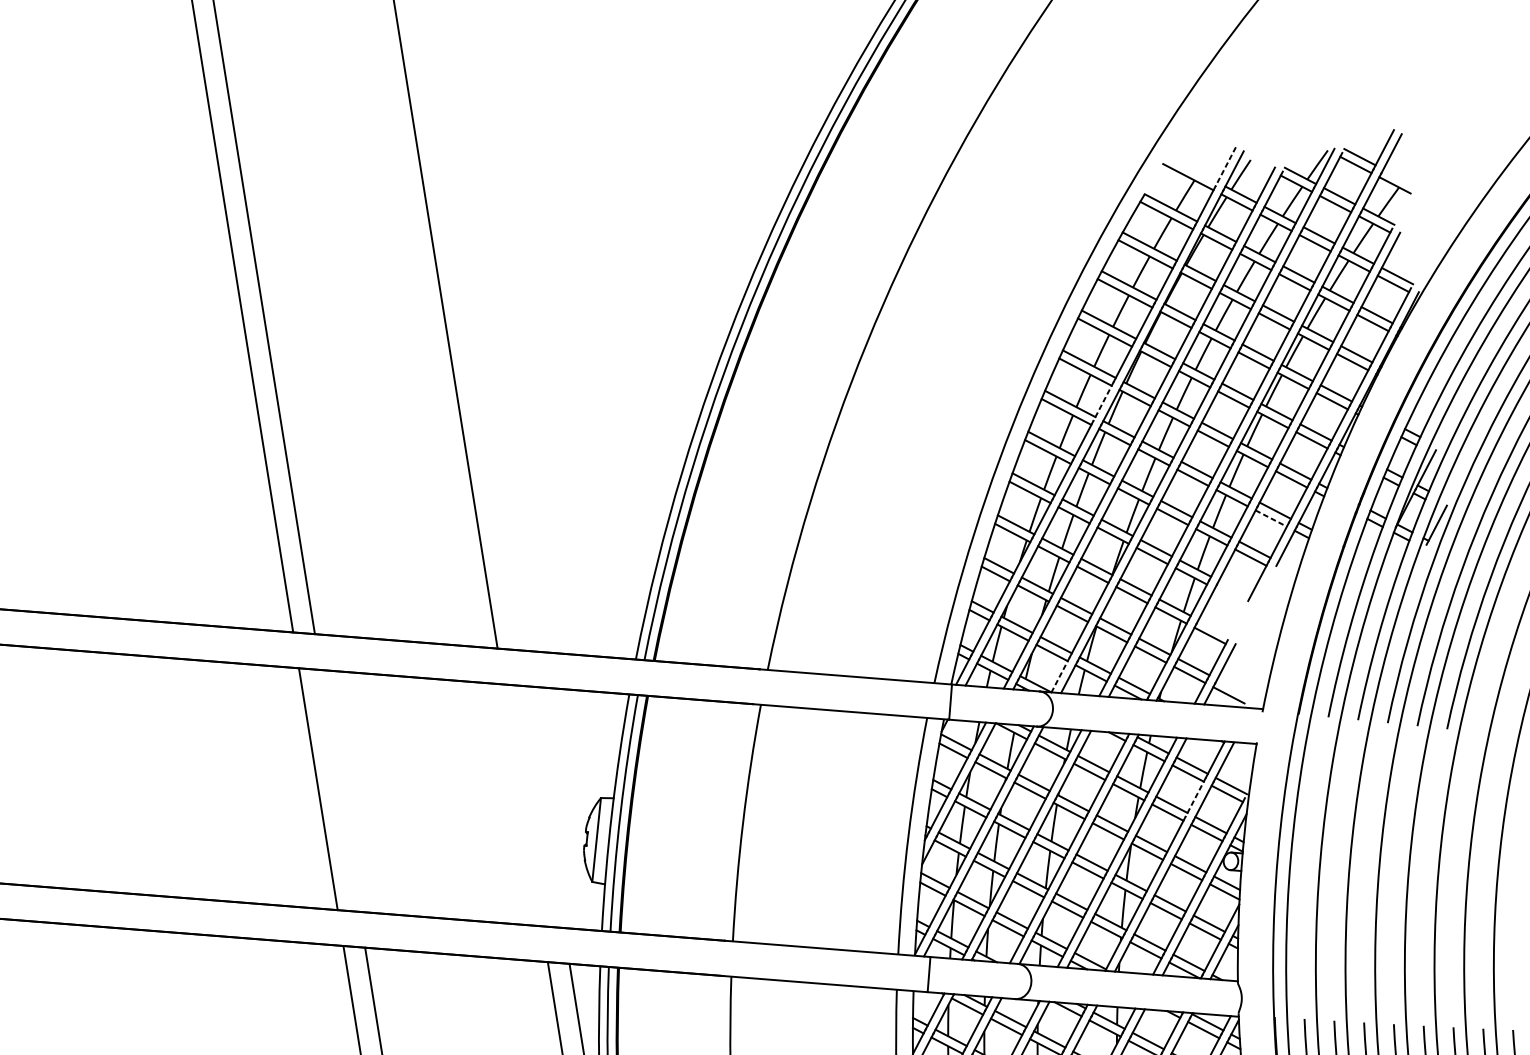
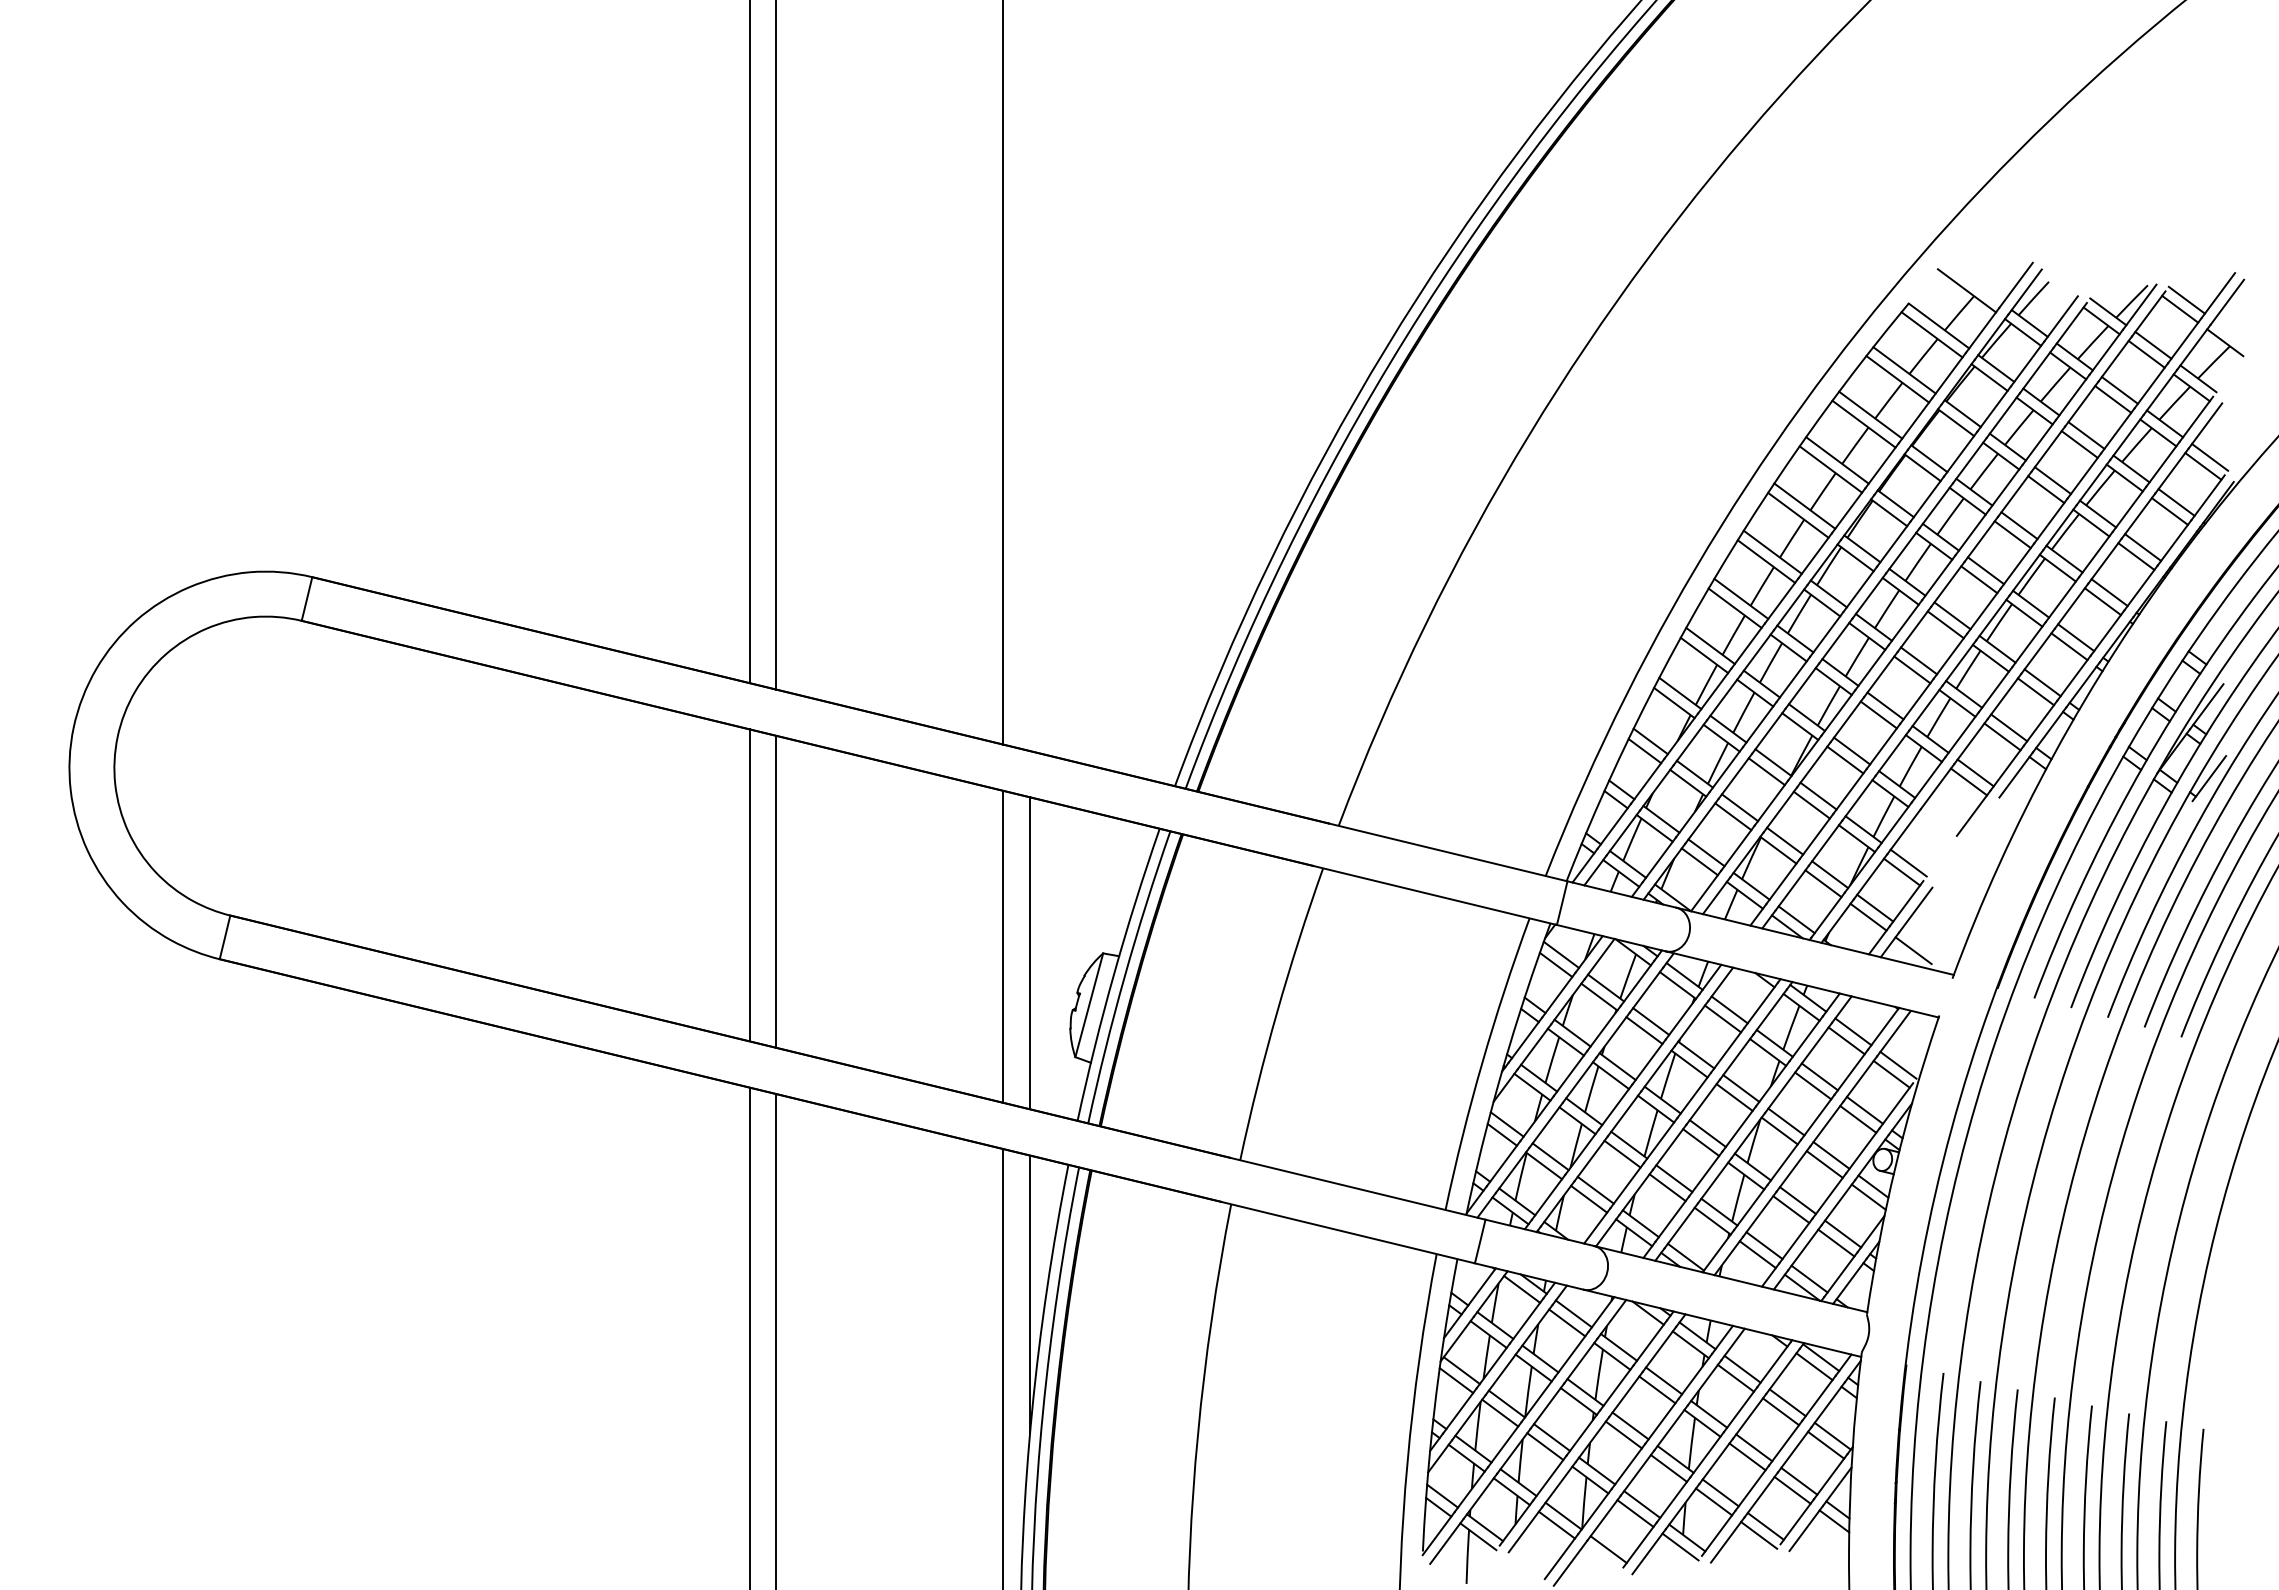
line: (1225, 167) -> (2015, 285), dashed -> solid
line: (1103, 402) -> (1814, 556), dashed -> solid
line: (1271, 519) -> (2002, 737), dashed -> solid
line: (1213, 627) -> (1908, 862), added
line: (1060, 675) -> (1705, 891), dashed -> solid
line: (340, 790) -> (776, 891), added
line: (1195, 797) -> (1851, 1072), dashed -> solid
line: (522, 805) -> (1003, 946), added
line: (544, 807) -> (1030, 953), added

